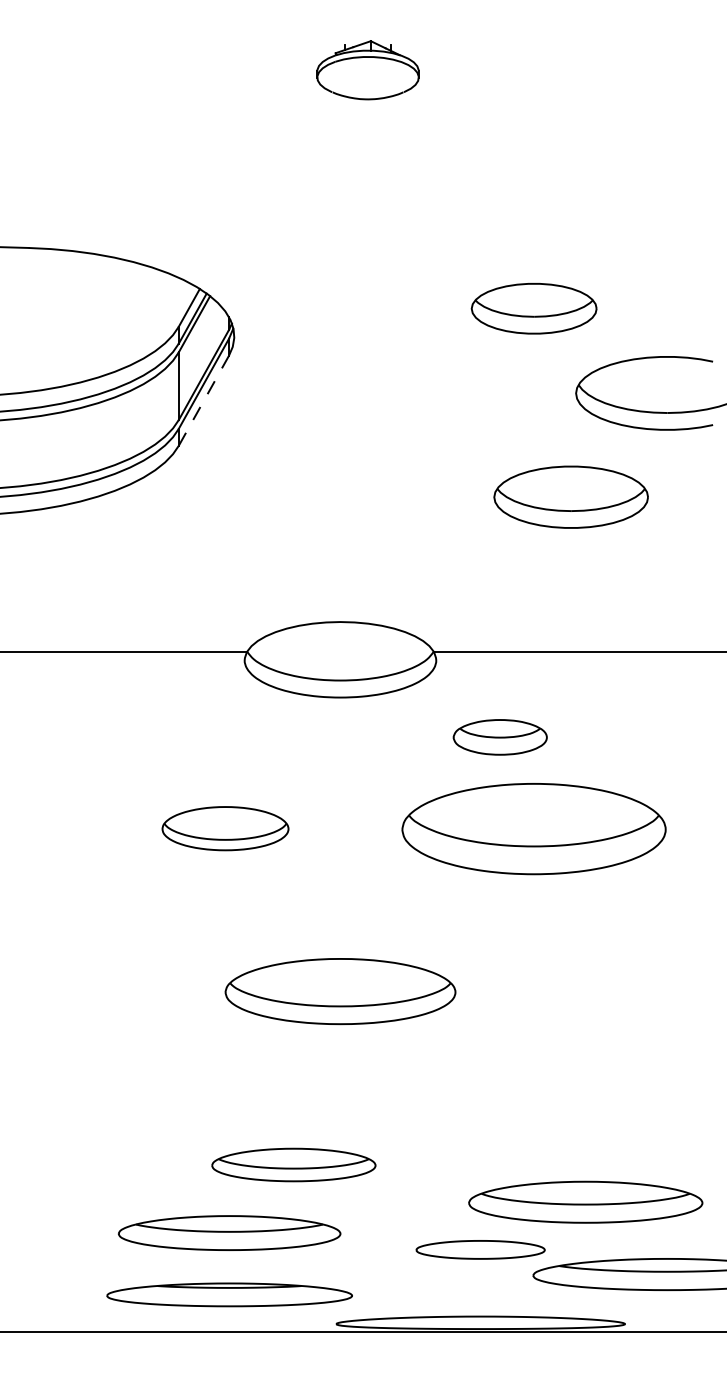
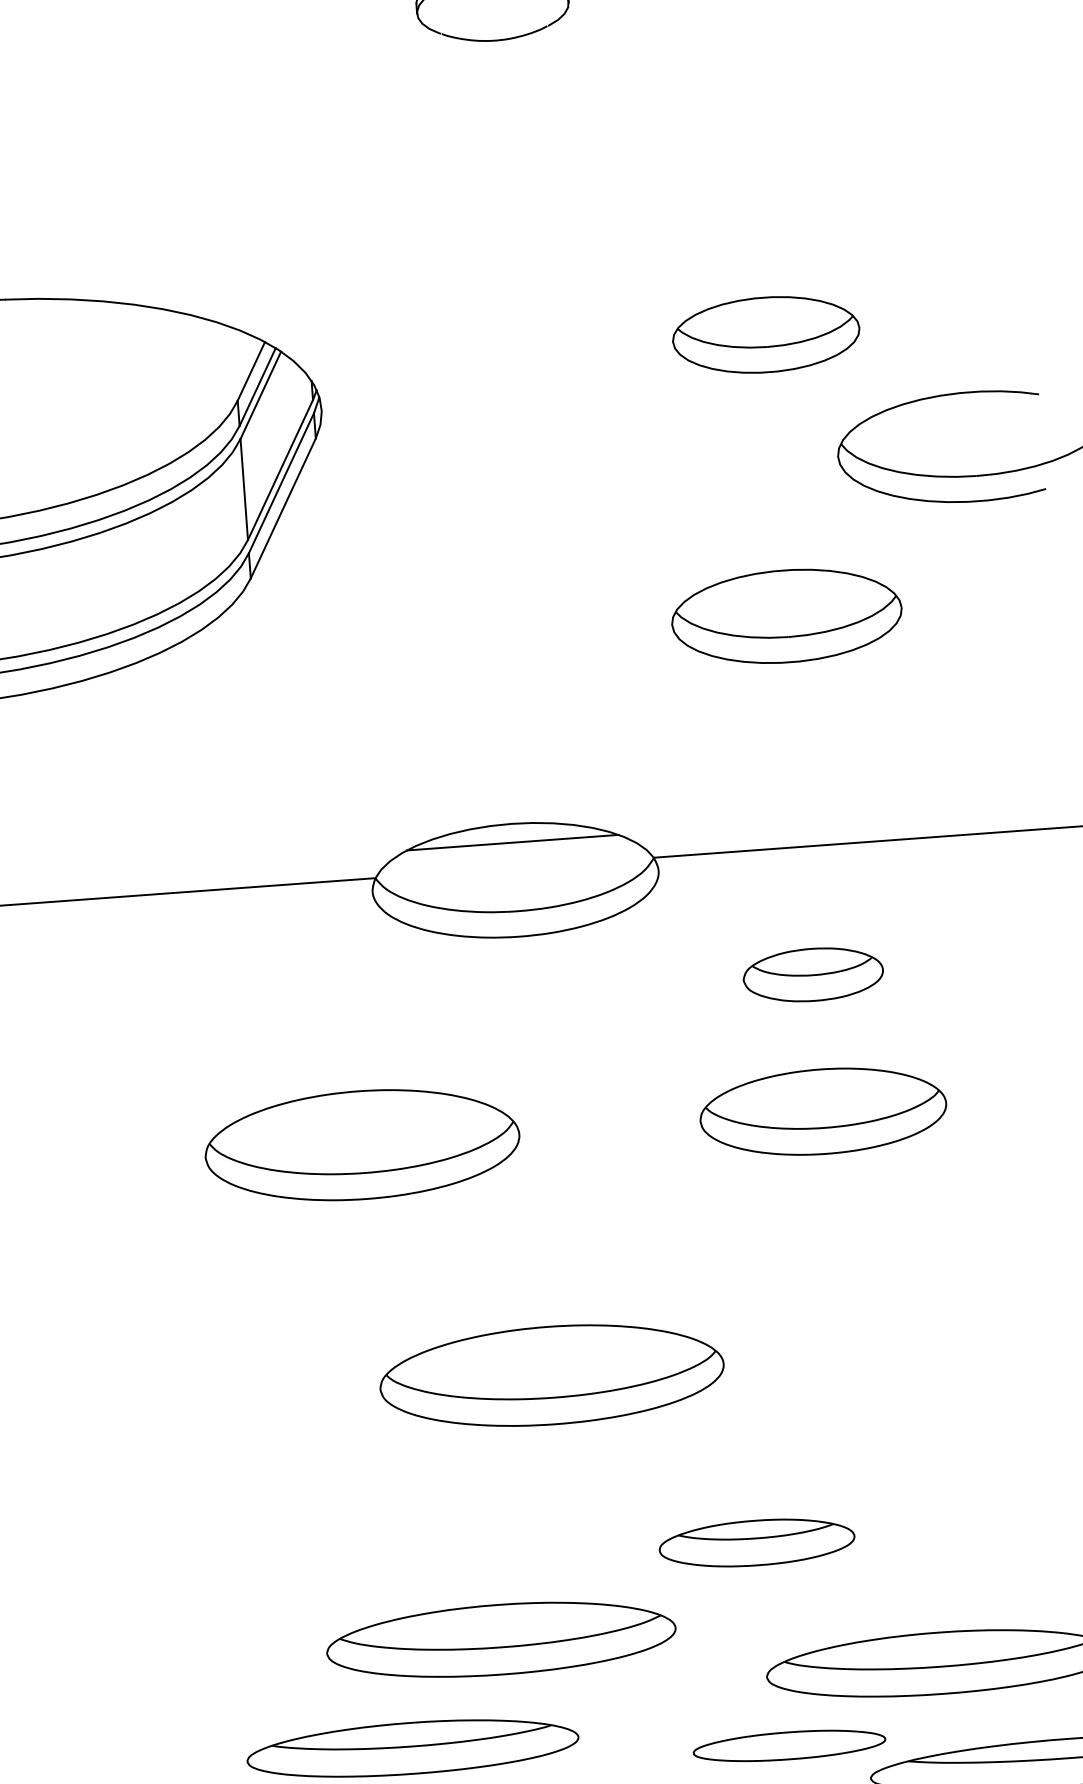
line: (203, 400) -> (282, 508), dashed -> solid
part: (570, 496) -> (785, 615), moved
line: (340, 634) -> (512, 842), added
part: (499, 737) -> (812, 975), moved
part: (225, 828) -> (362, 1144), size x1.67
part: (534, 828) -> (823, 1110), size x0.62
part: (468, 1112) -> (756, 1542), added
part: (293, 1164) -> (500, 1638), size x1.43

